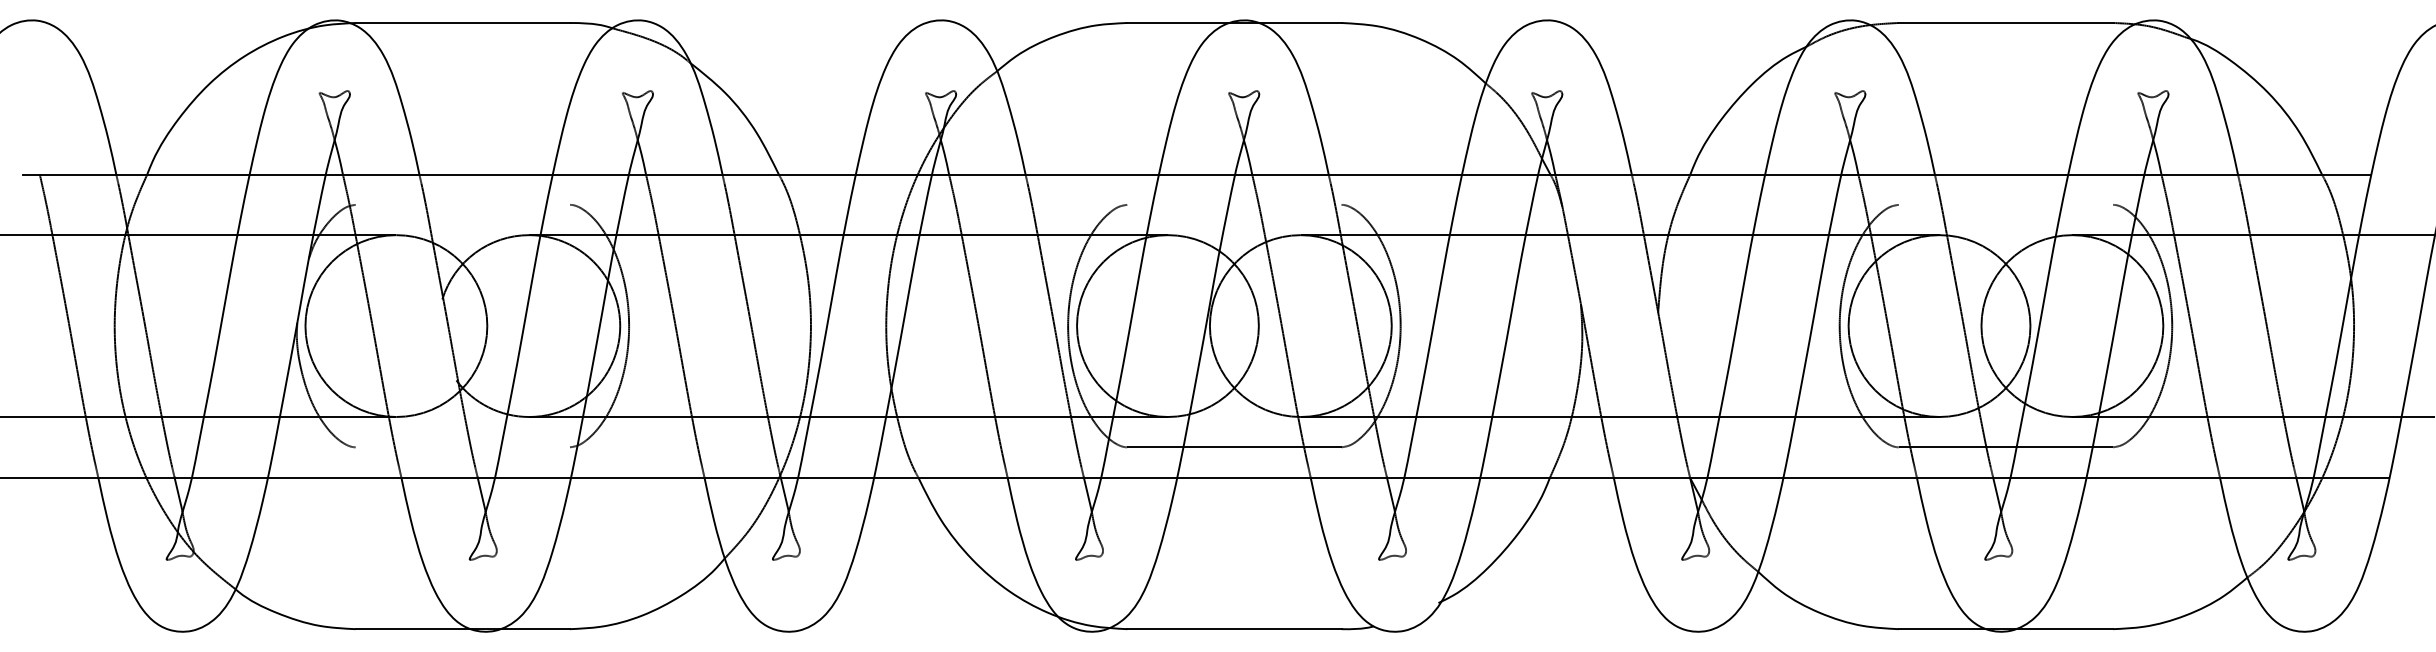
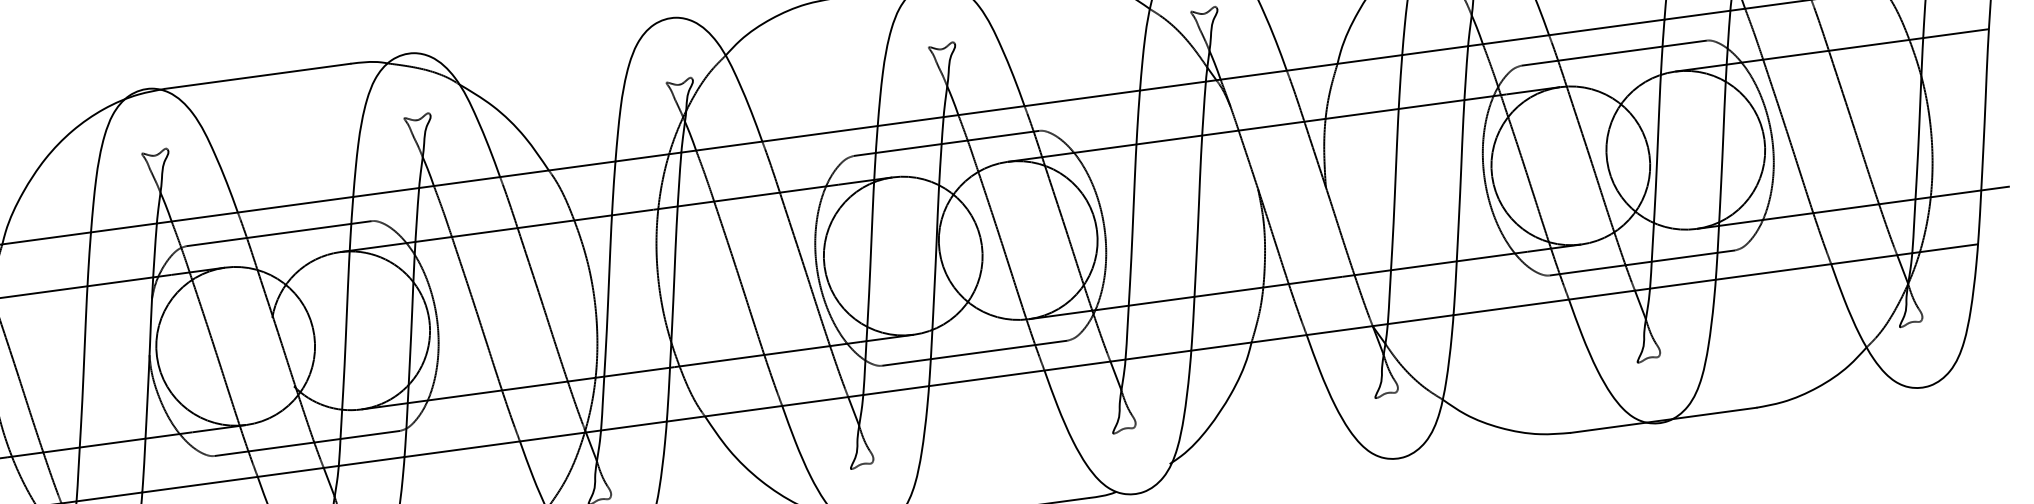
line: (462, 204) -> (278, 233), added
line: (1234, 204) -> (946, 143), added
line: (2005, 204) -> (1613, 52), added
line: (462, 447) -> (307, 443), added

